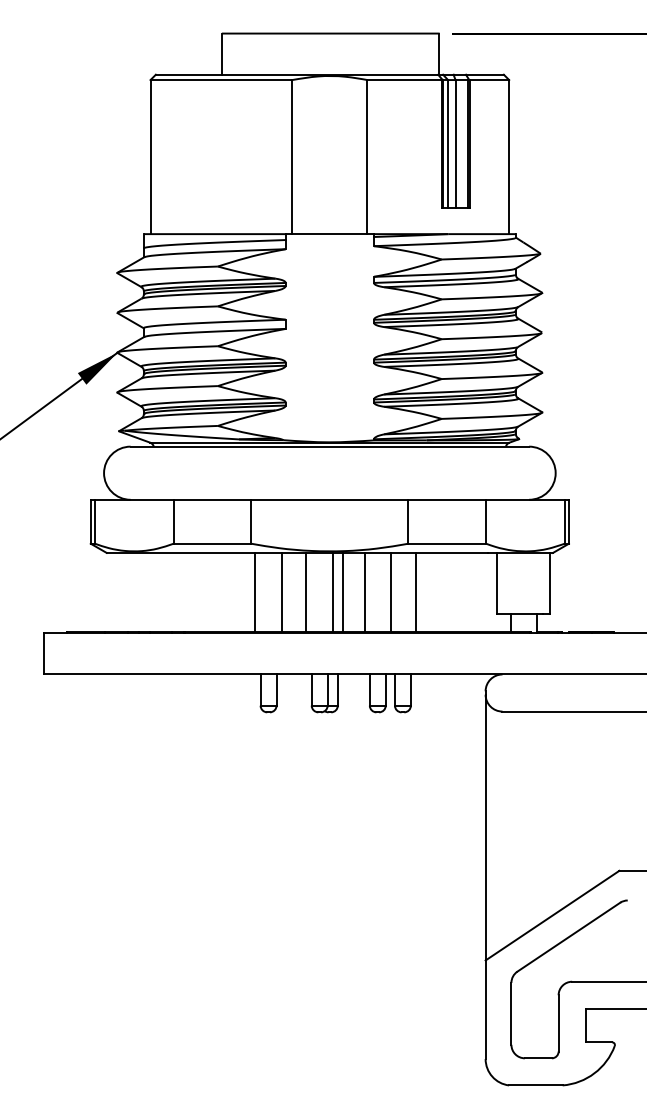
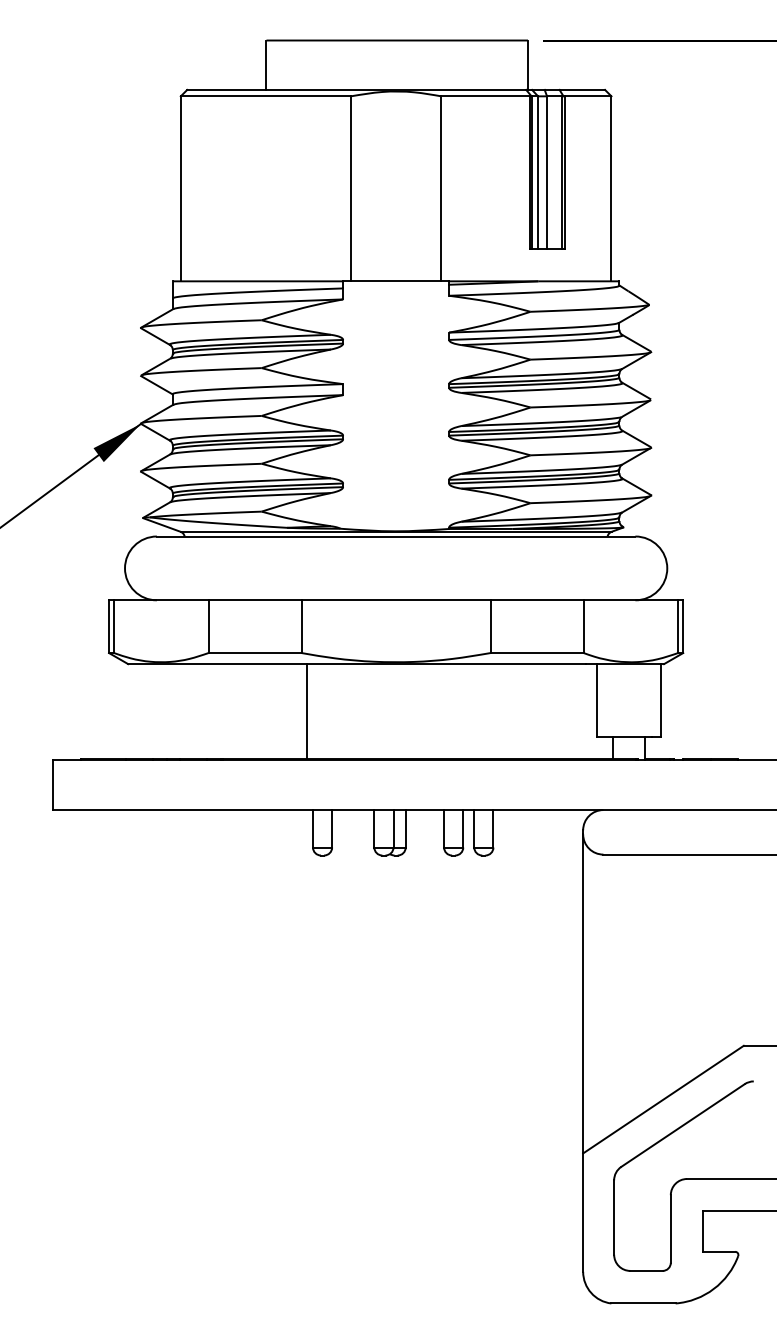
line: (281, 591) -> (338, 710), removed
line: (306, 591) -> (368, 710), removed
line: (332, 591) -> (399, 710), removed
line: (343, 591) -> (412, 710), removed
line: (364, 591) -> (437, 710), removed
line: (391, 591) -> (470, 710), removed
line: (416, 591) -> (500, 710), removed

